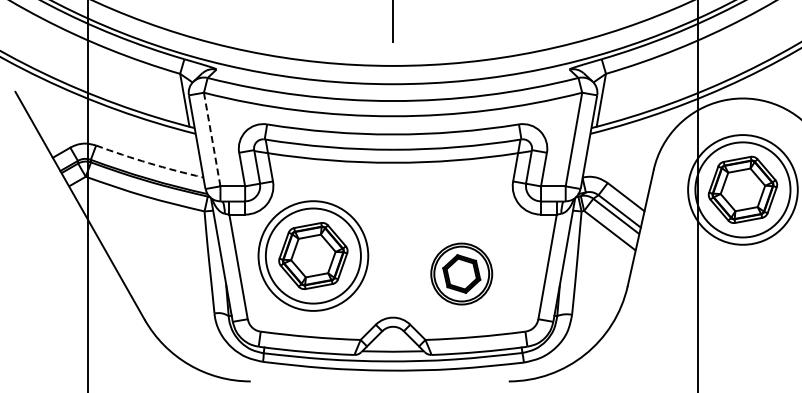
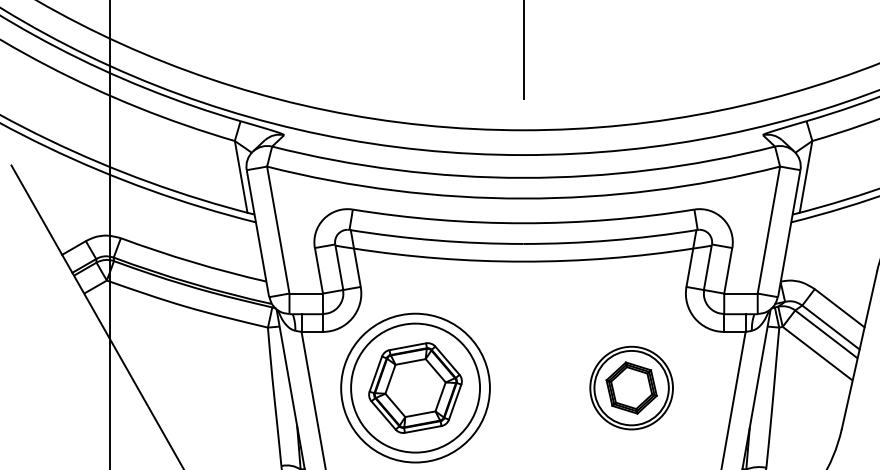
line: (212, 139) -> (278, 230), dashed -> solid
arc: (149, 163) -> (193, 262), dashed -> solid
part: (461, 273) -> (631, 387), moved

